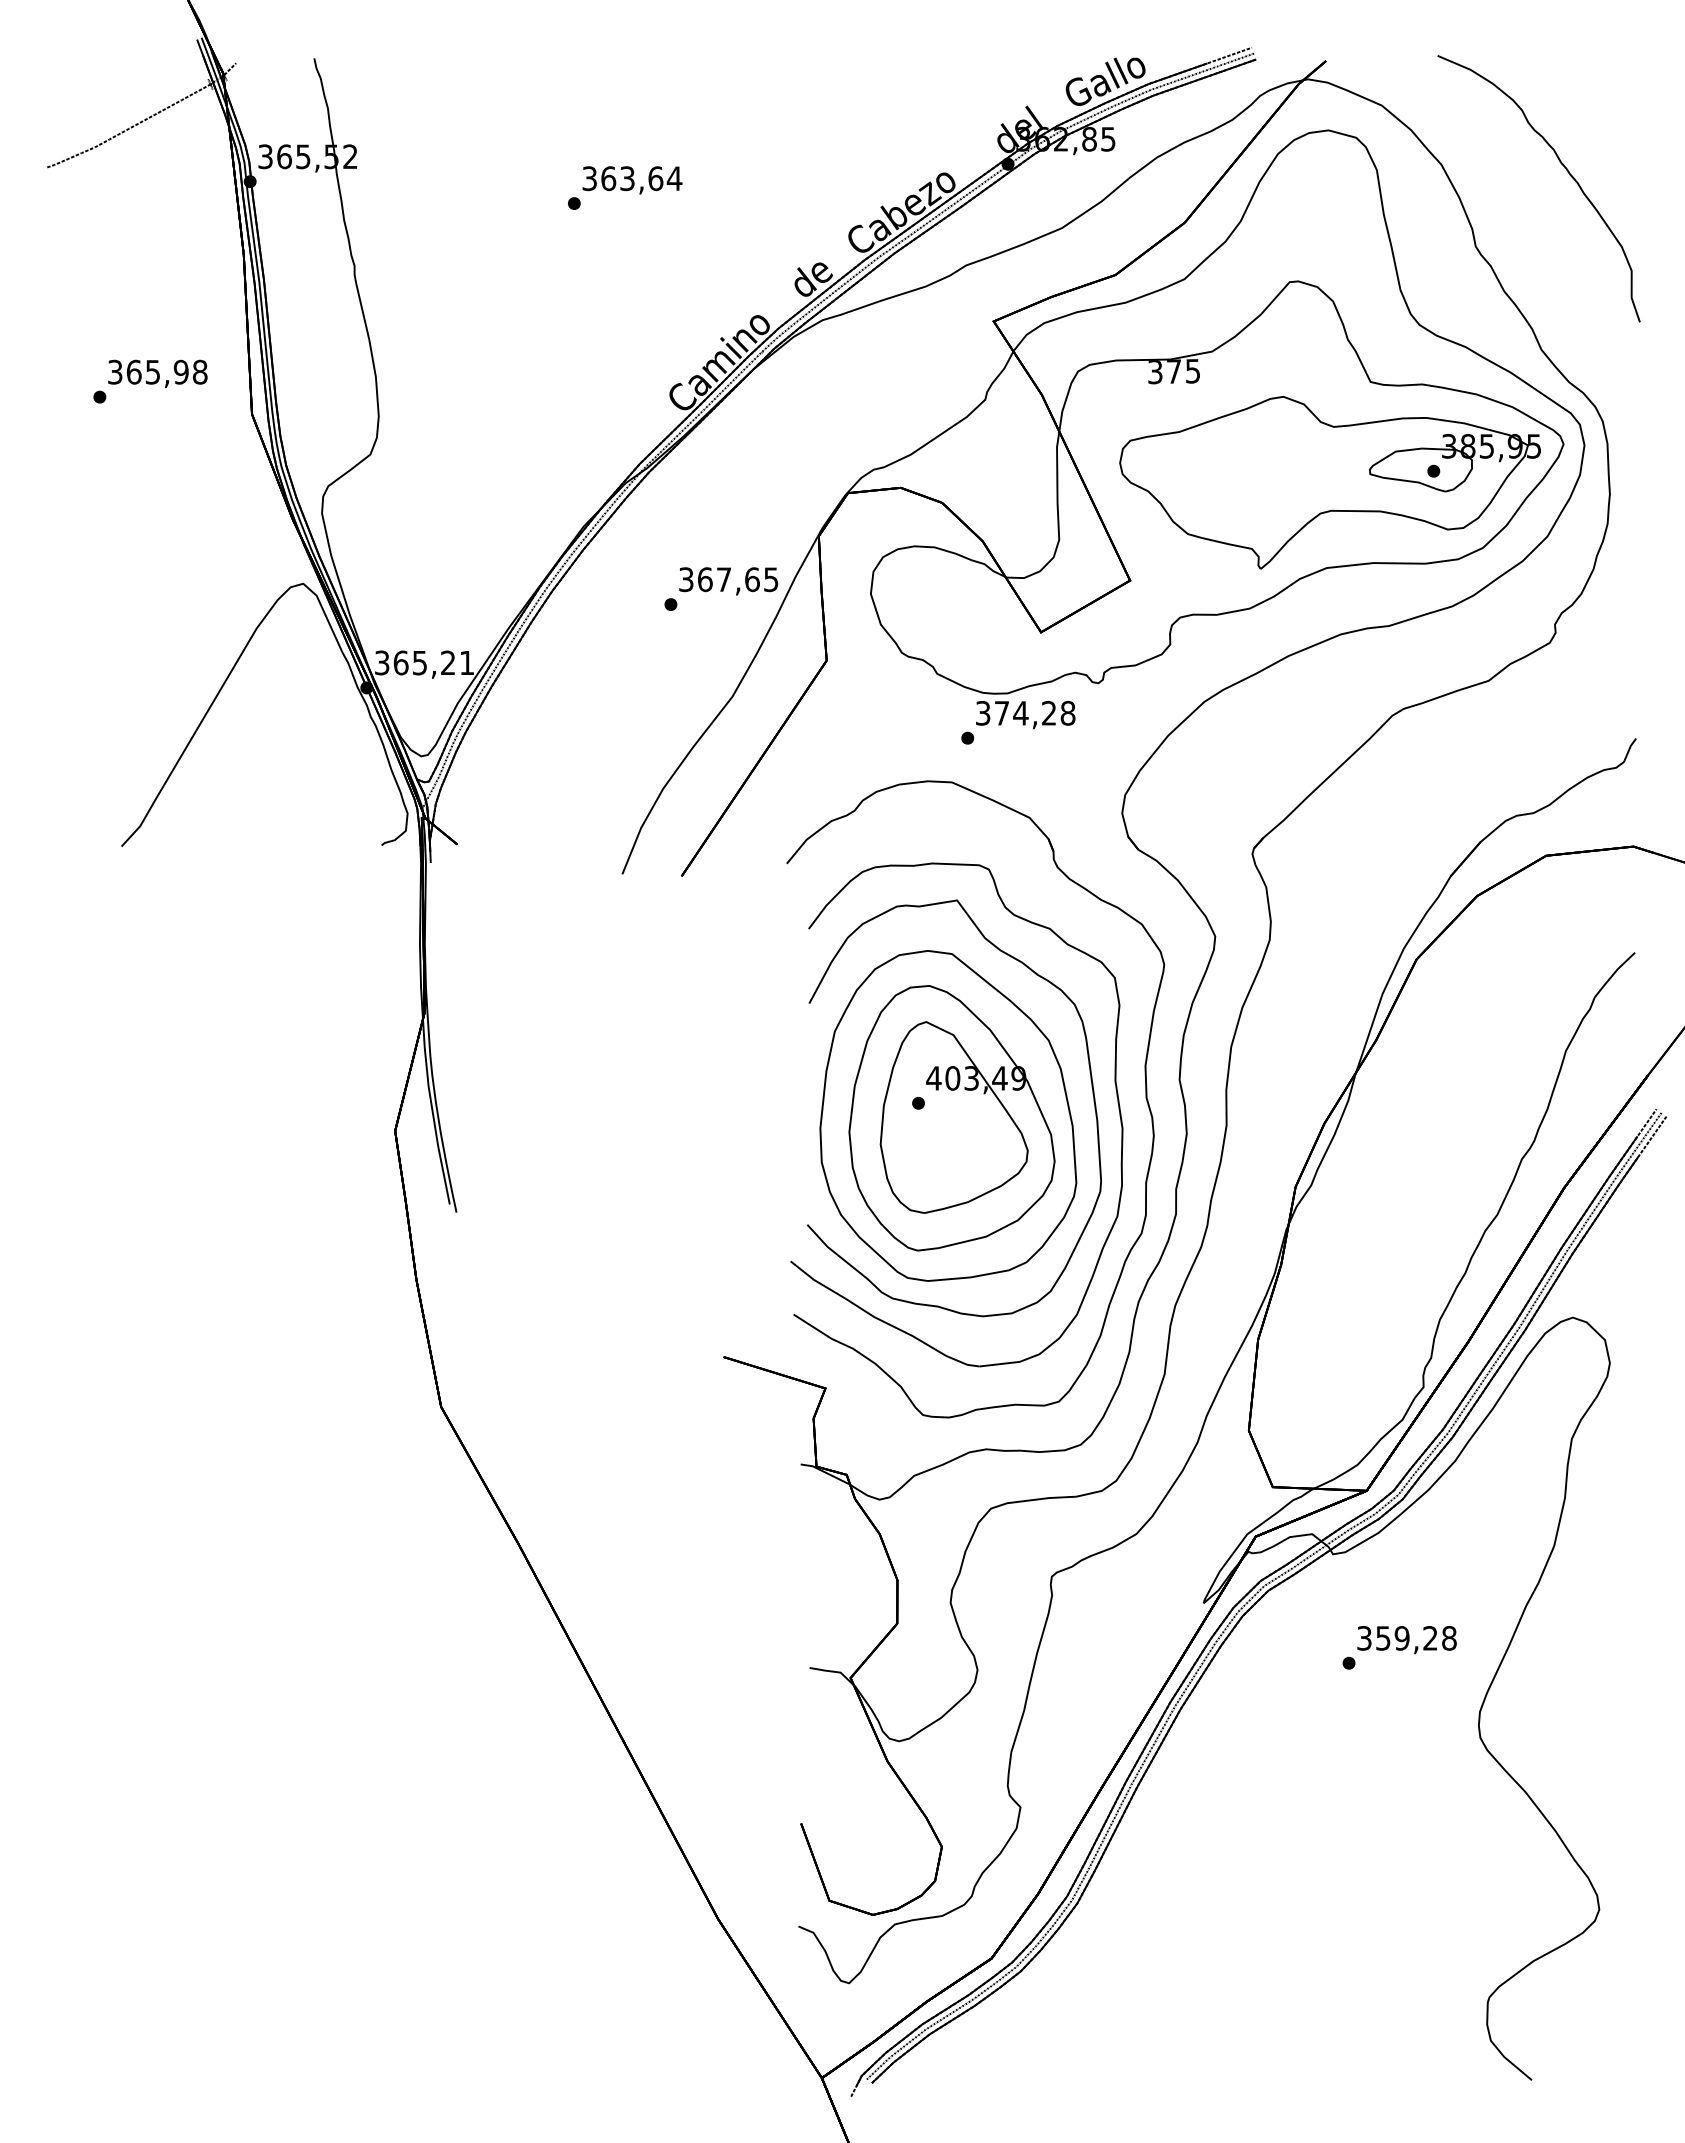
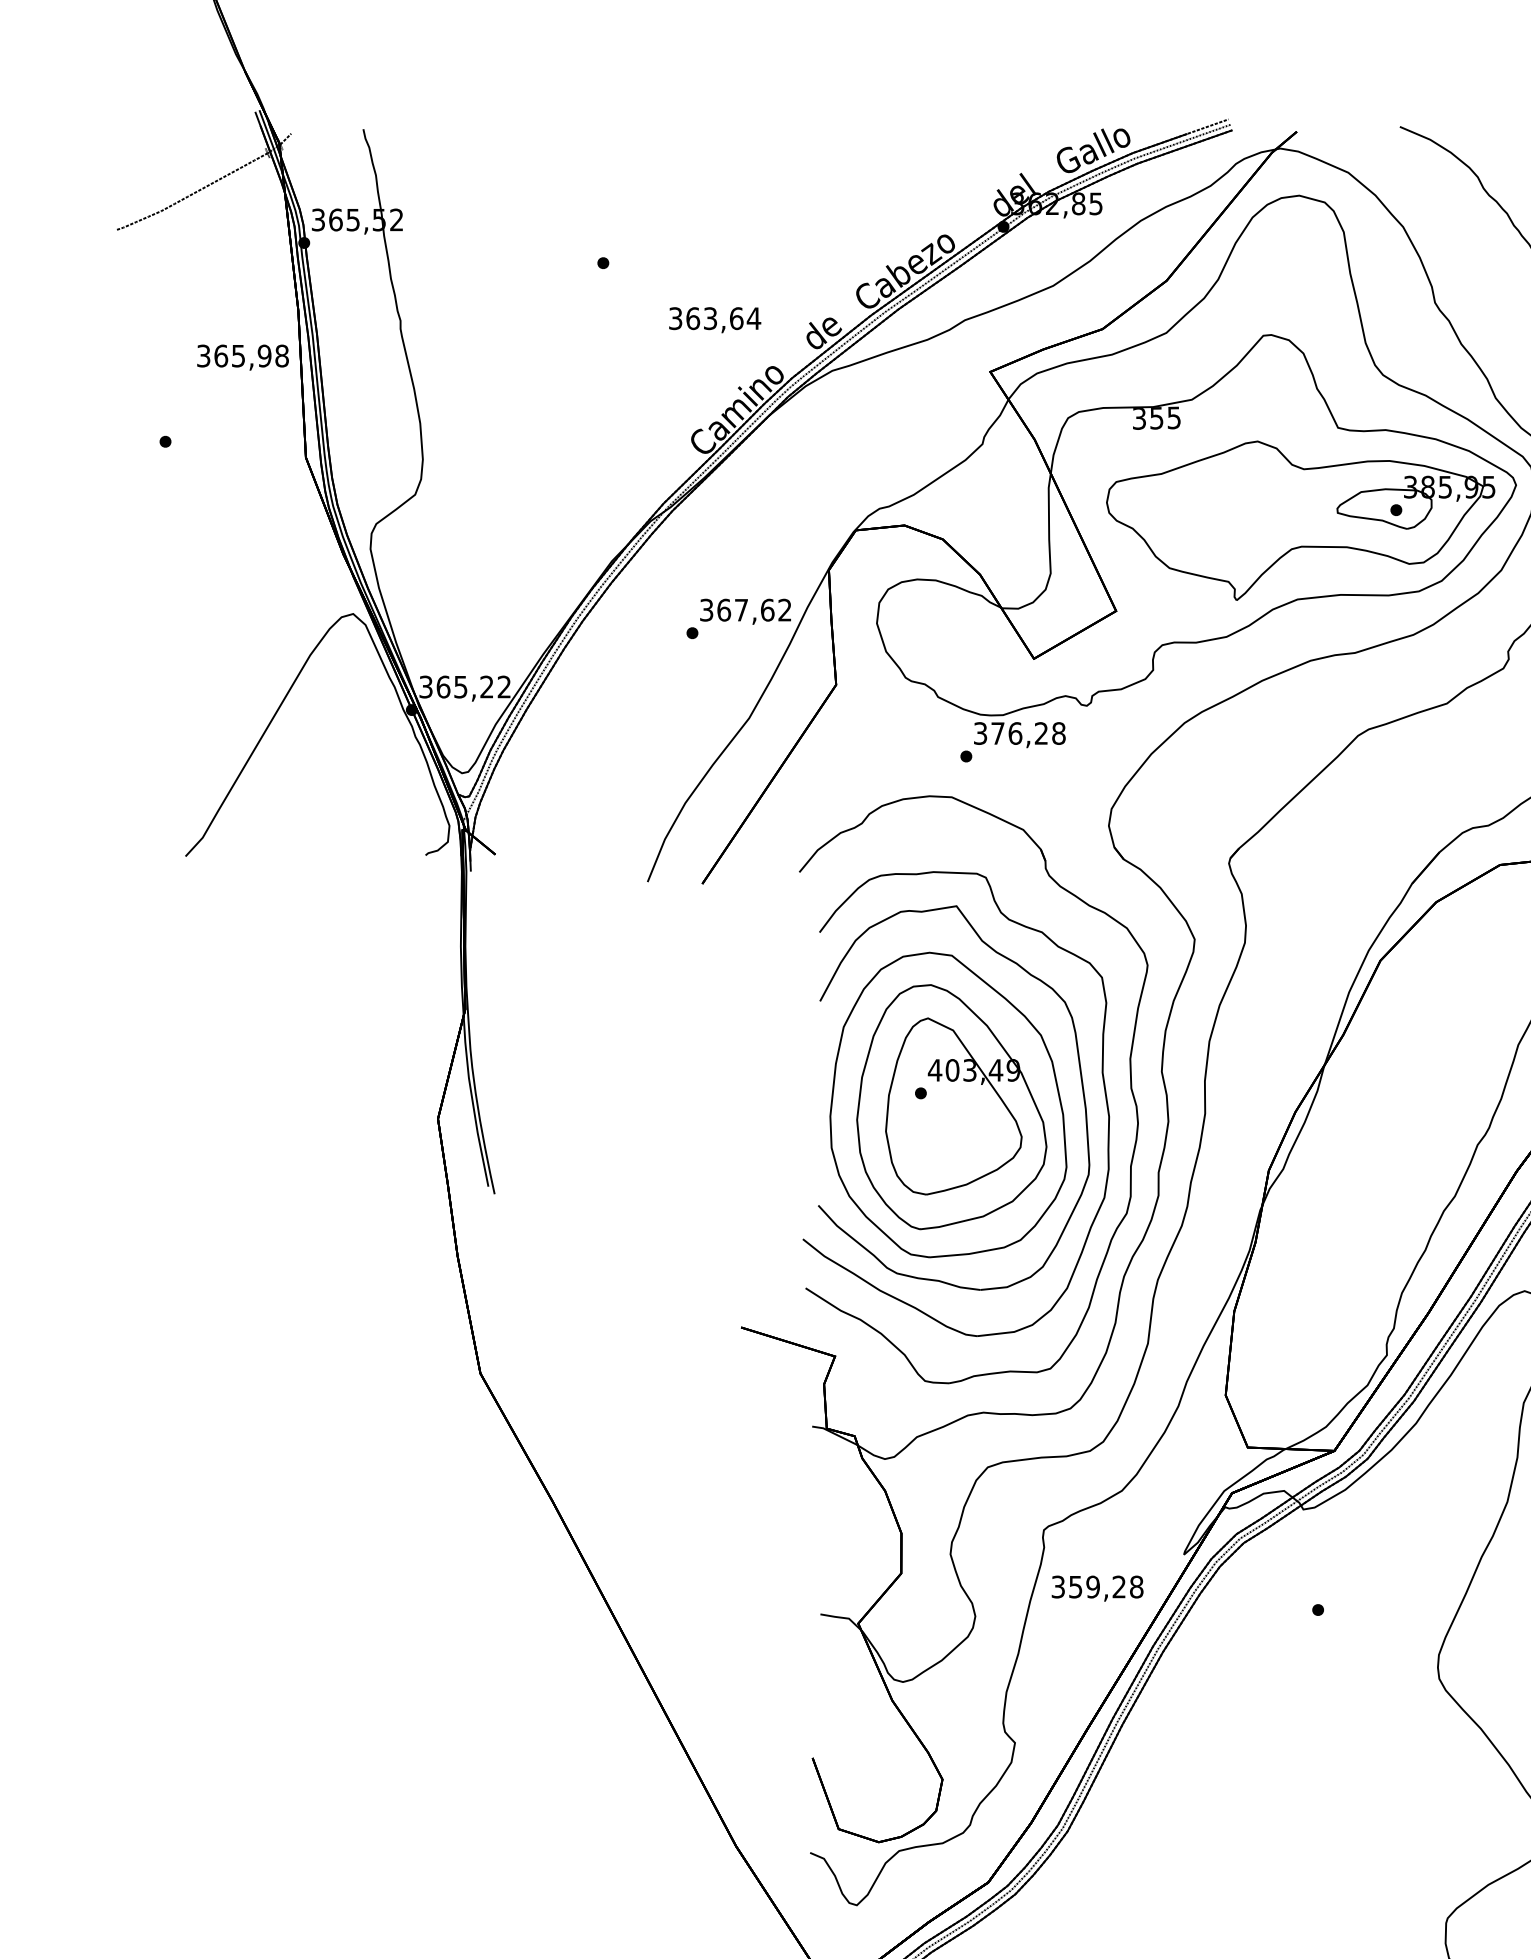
text: (632, 180) -> (715, 320), moved
text: (1174, 371) -> (1157, 418), 375 -> 355
text: (157, 373) -> (242, 357), moved
text: (771, 579) -> (785, 610), 367,65 -> 367,62
text: (466, 662) -> (503, 686), 365,21 -> 365,22
text: (1020, 713) -> (1015, 733), 374,28 -> 376,28
text: (1406, 1640) -> (1097, 1589), moved

